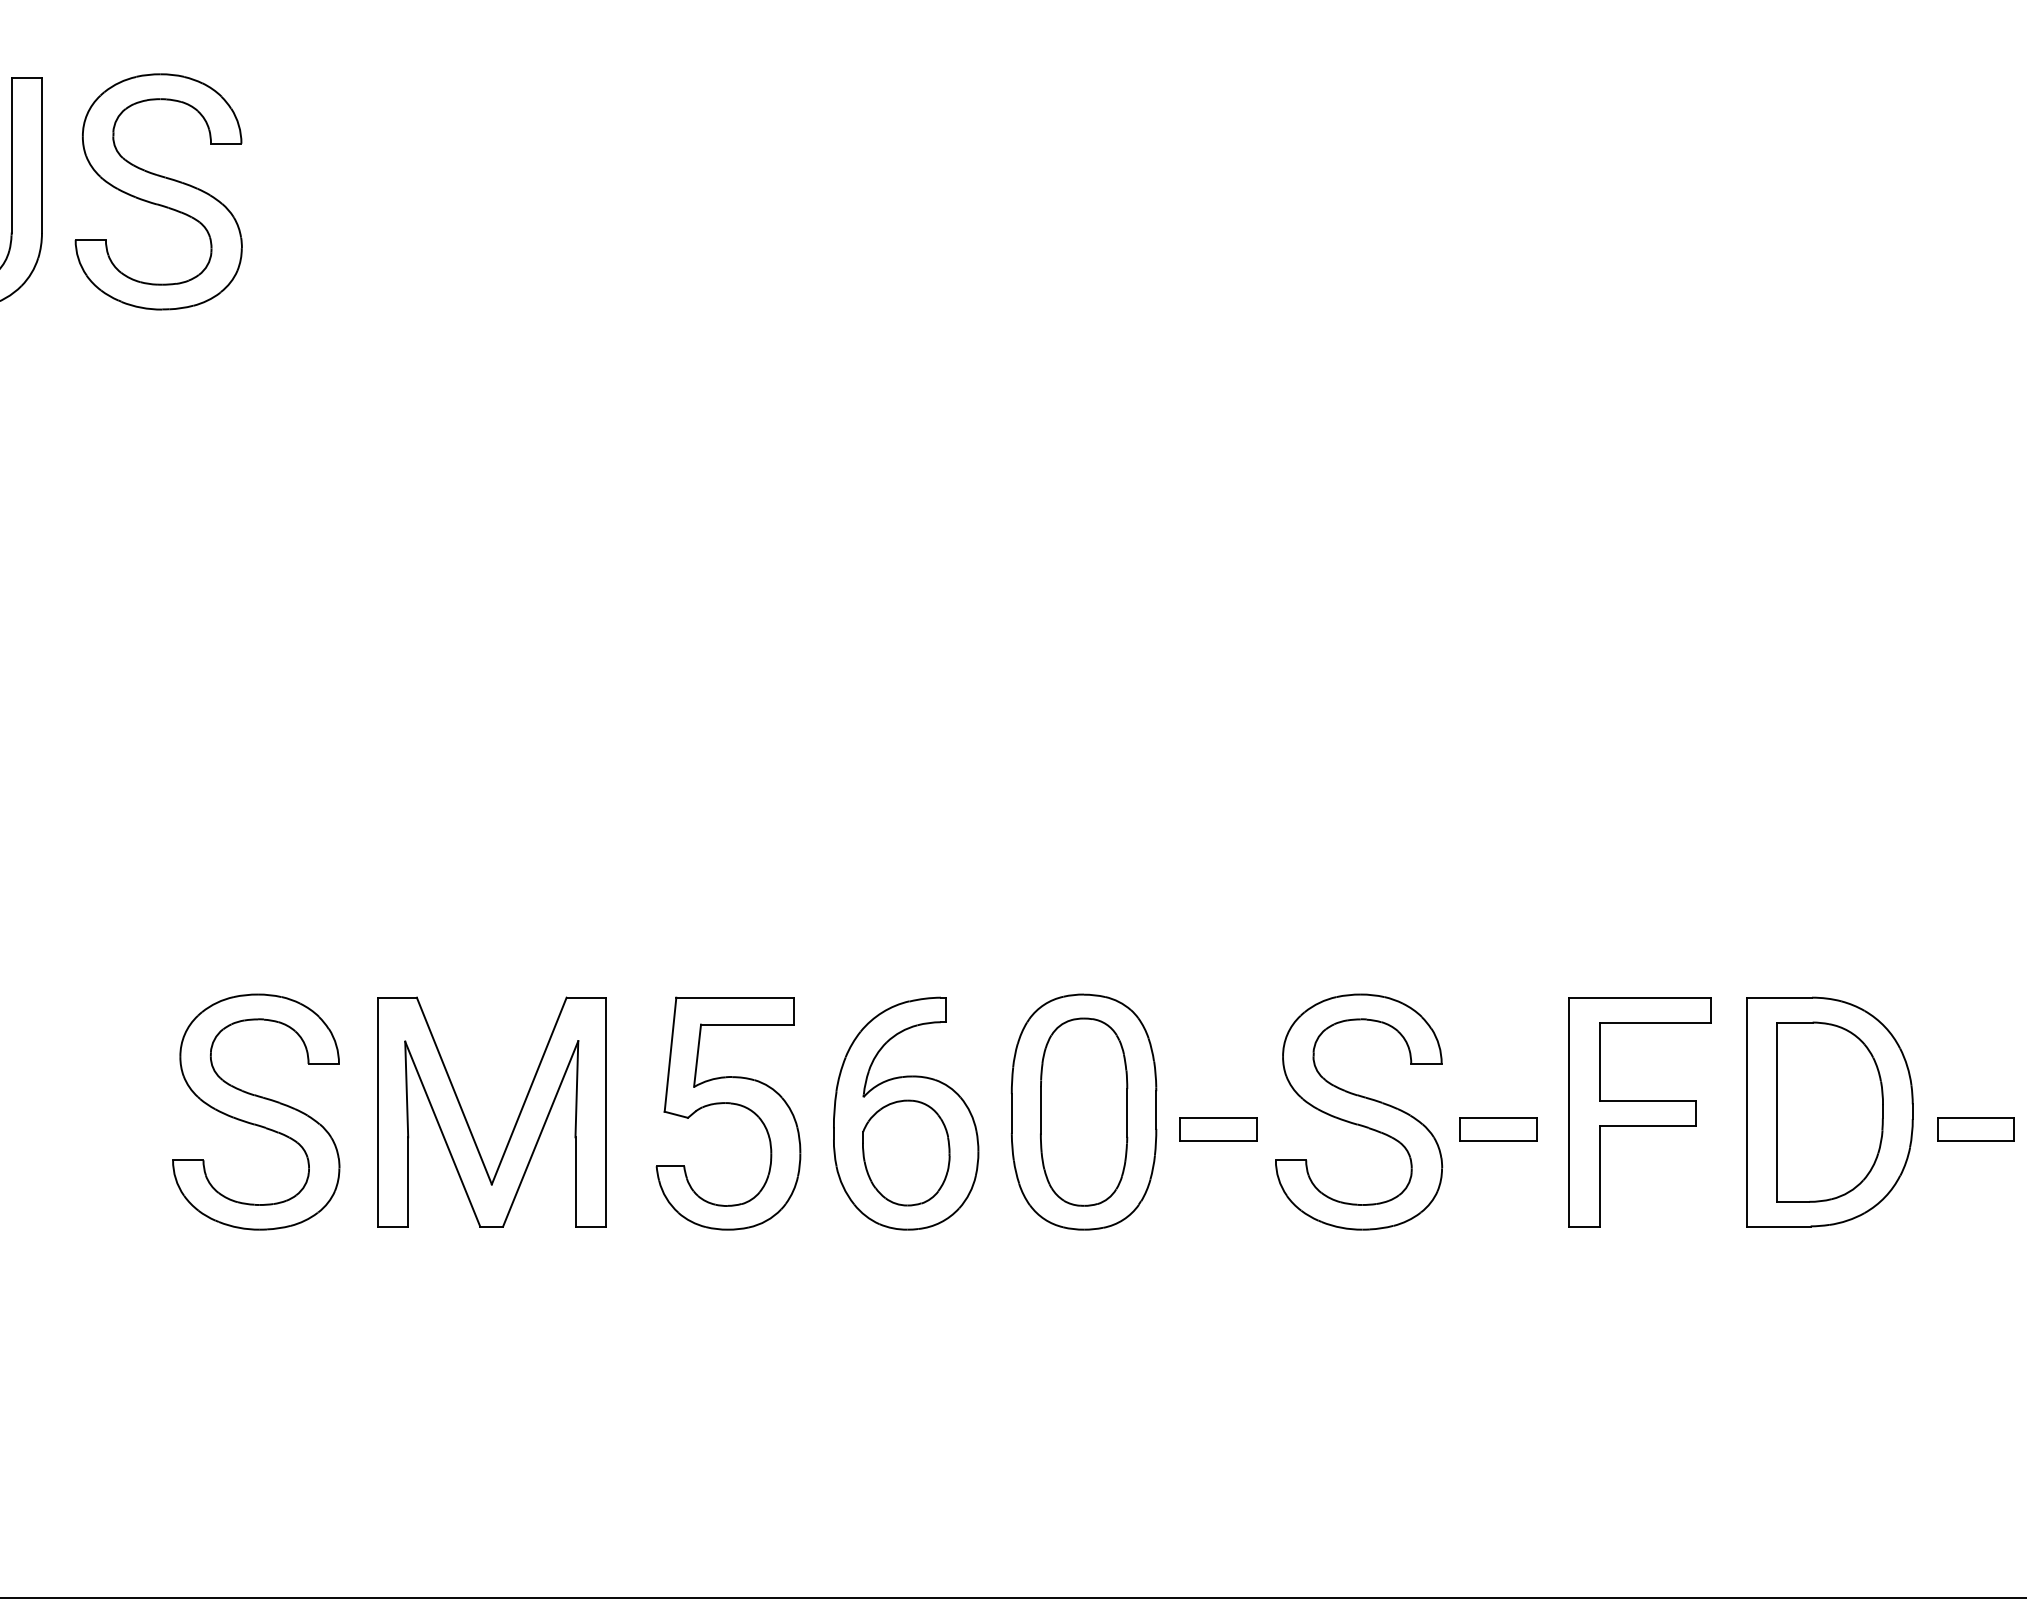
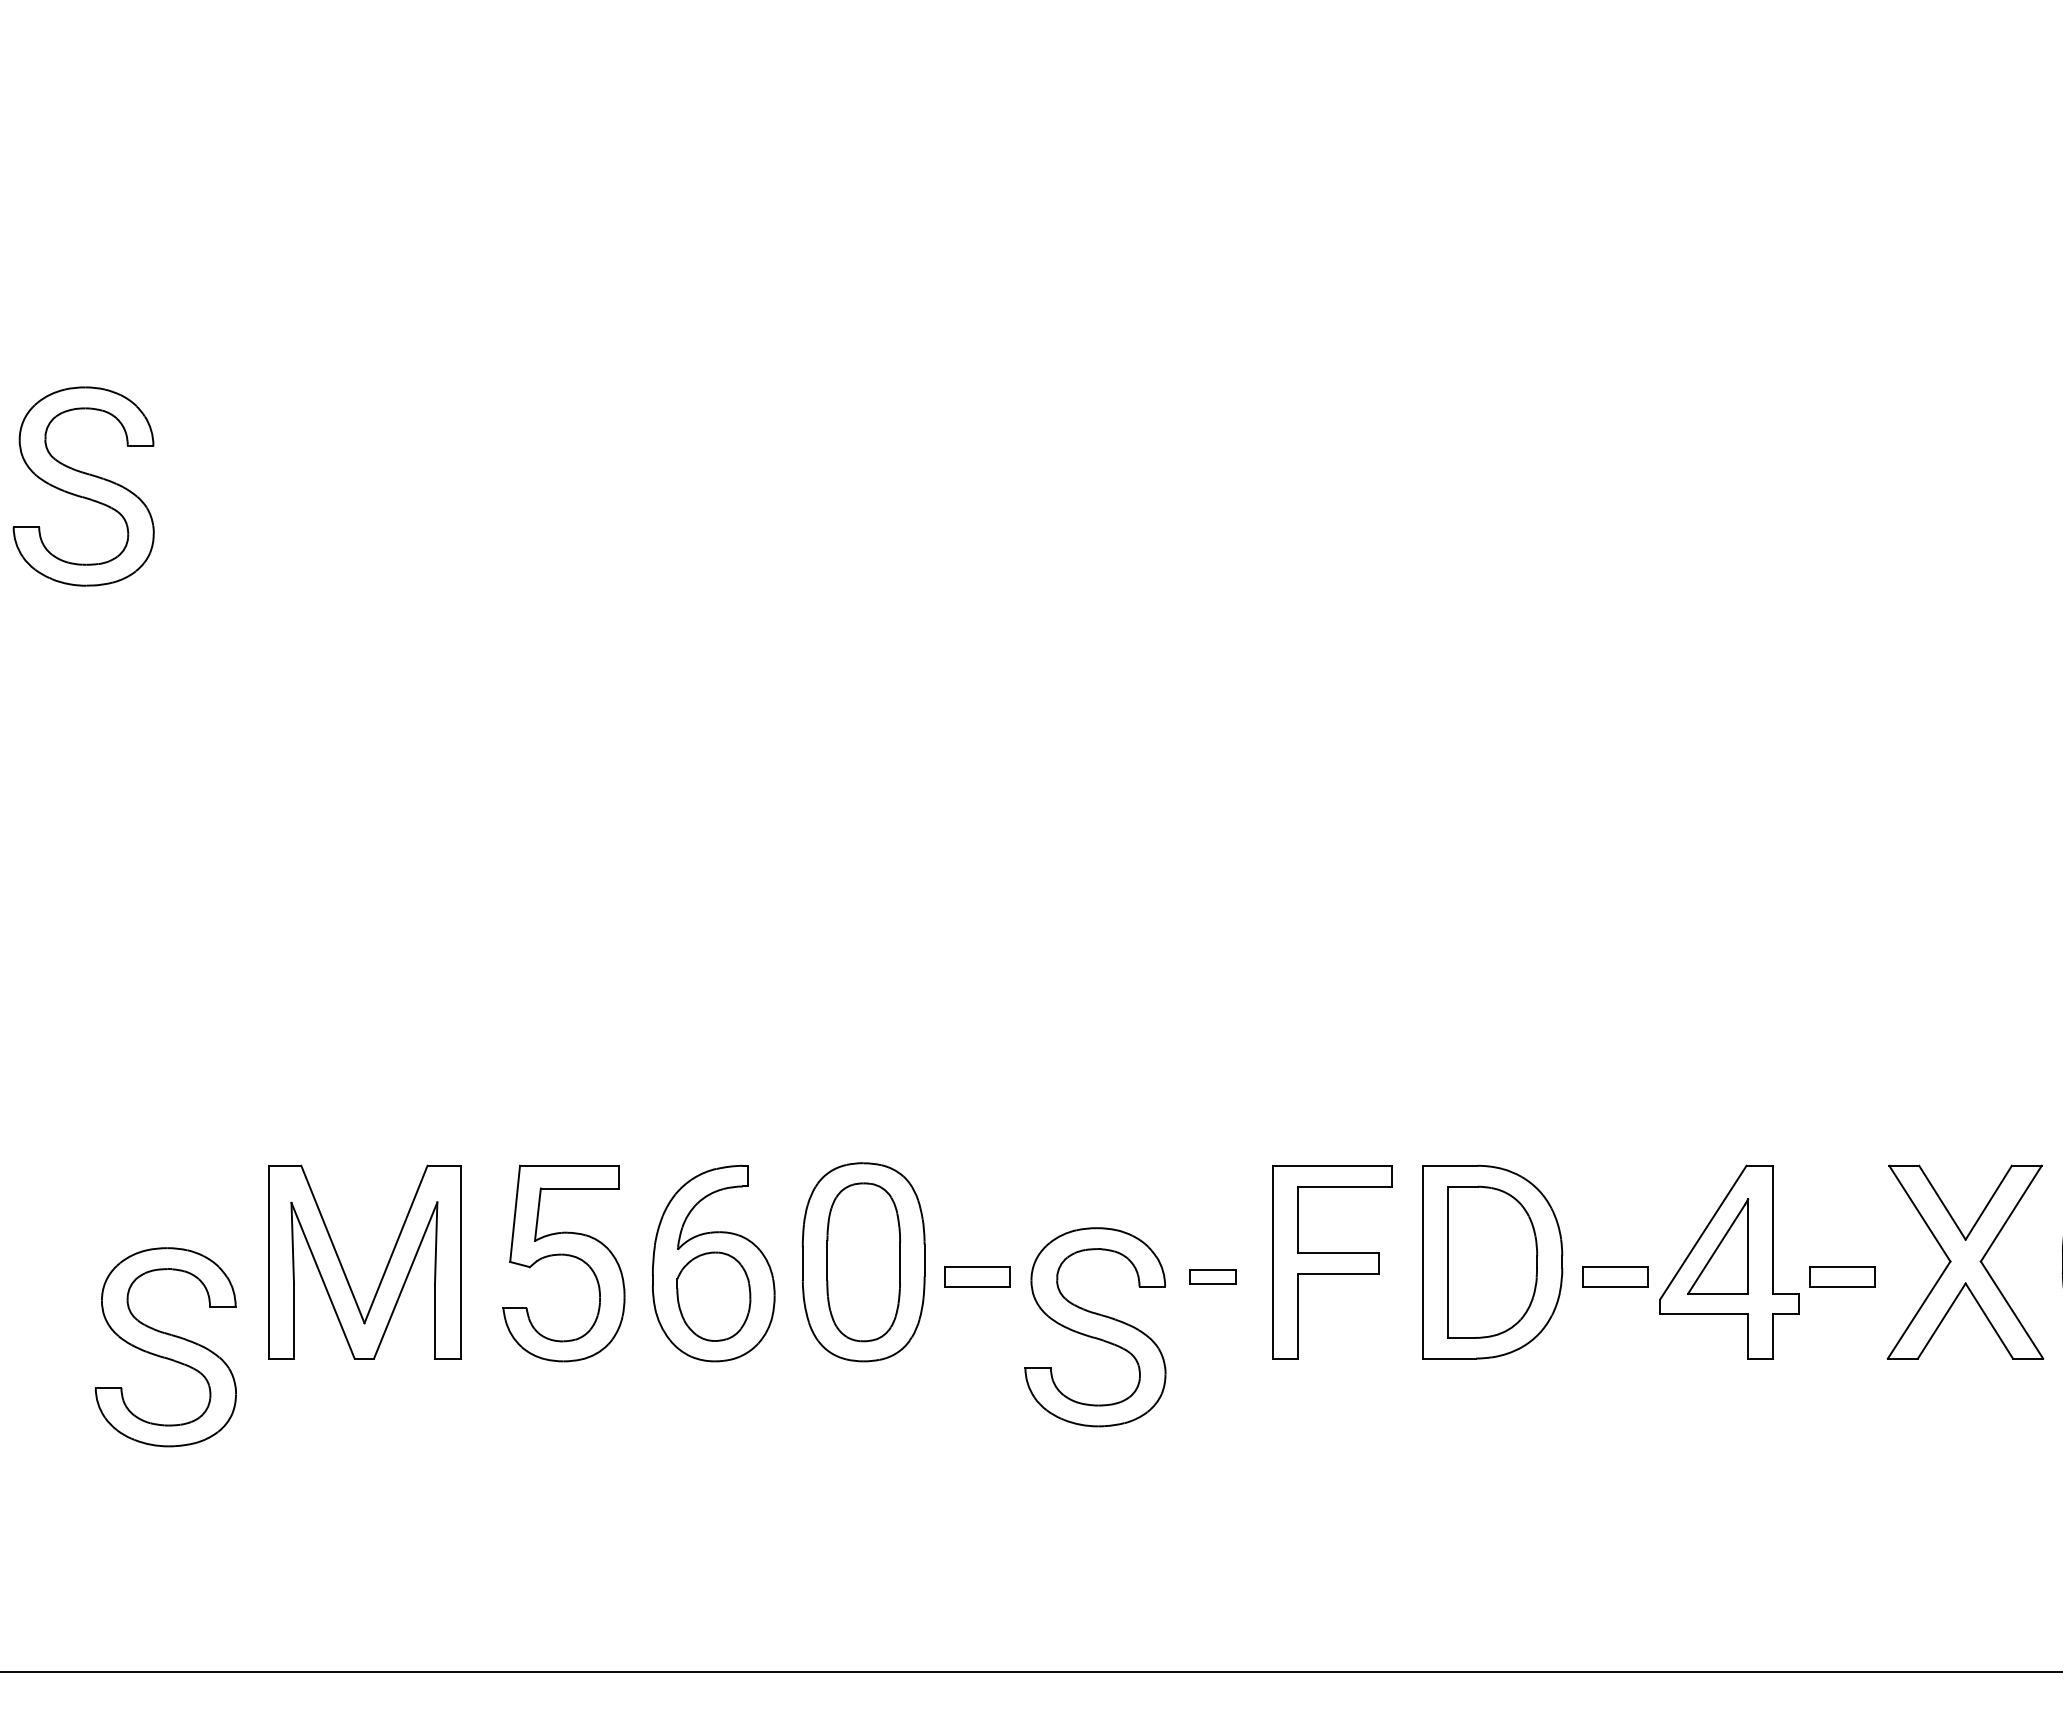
part: (255, 1112) -> (165, 1347), moved
part: (1359, 1112) -> (1095, 1327), moved
part: (1497, 1129) -> (1212, 1276), size x0.7

